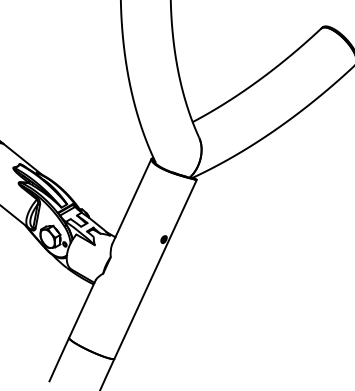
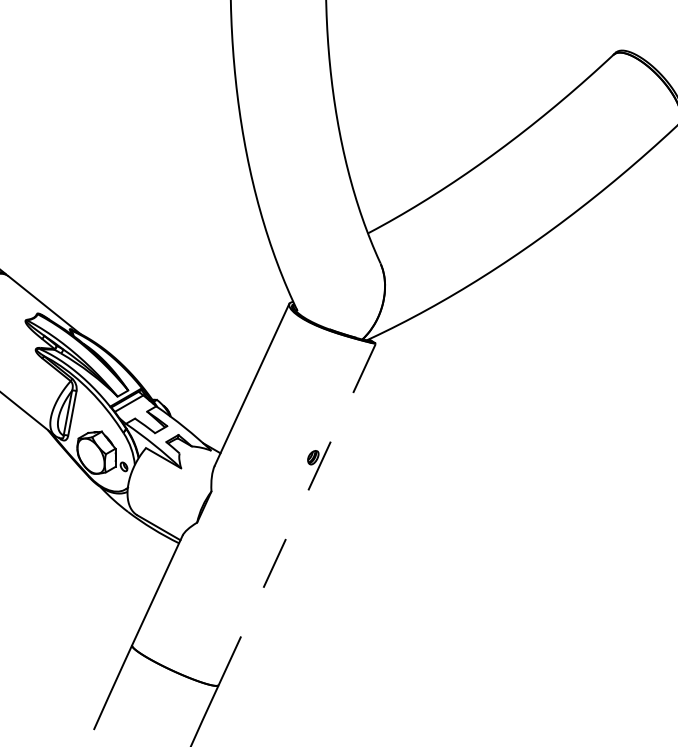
line: (155, 268) -> (296, 512), solid -> dashed

